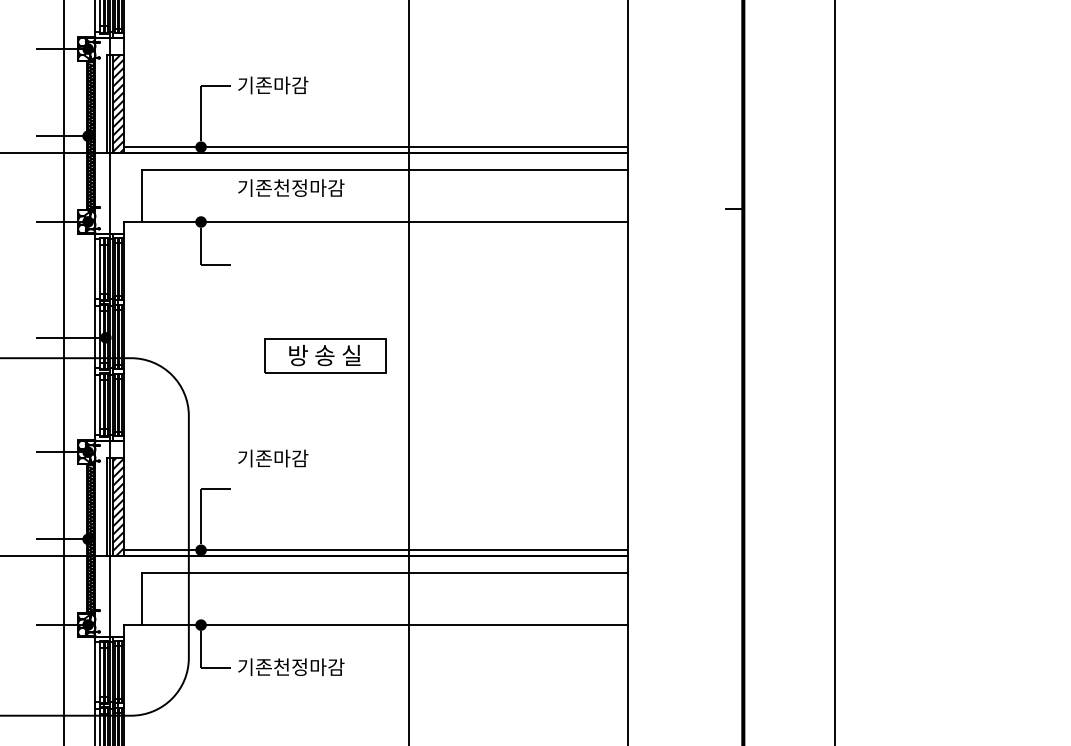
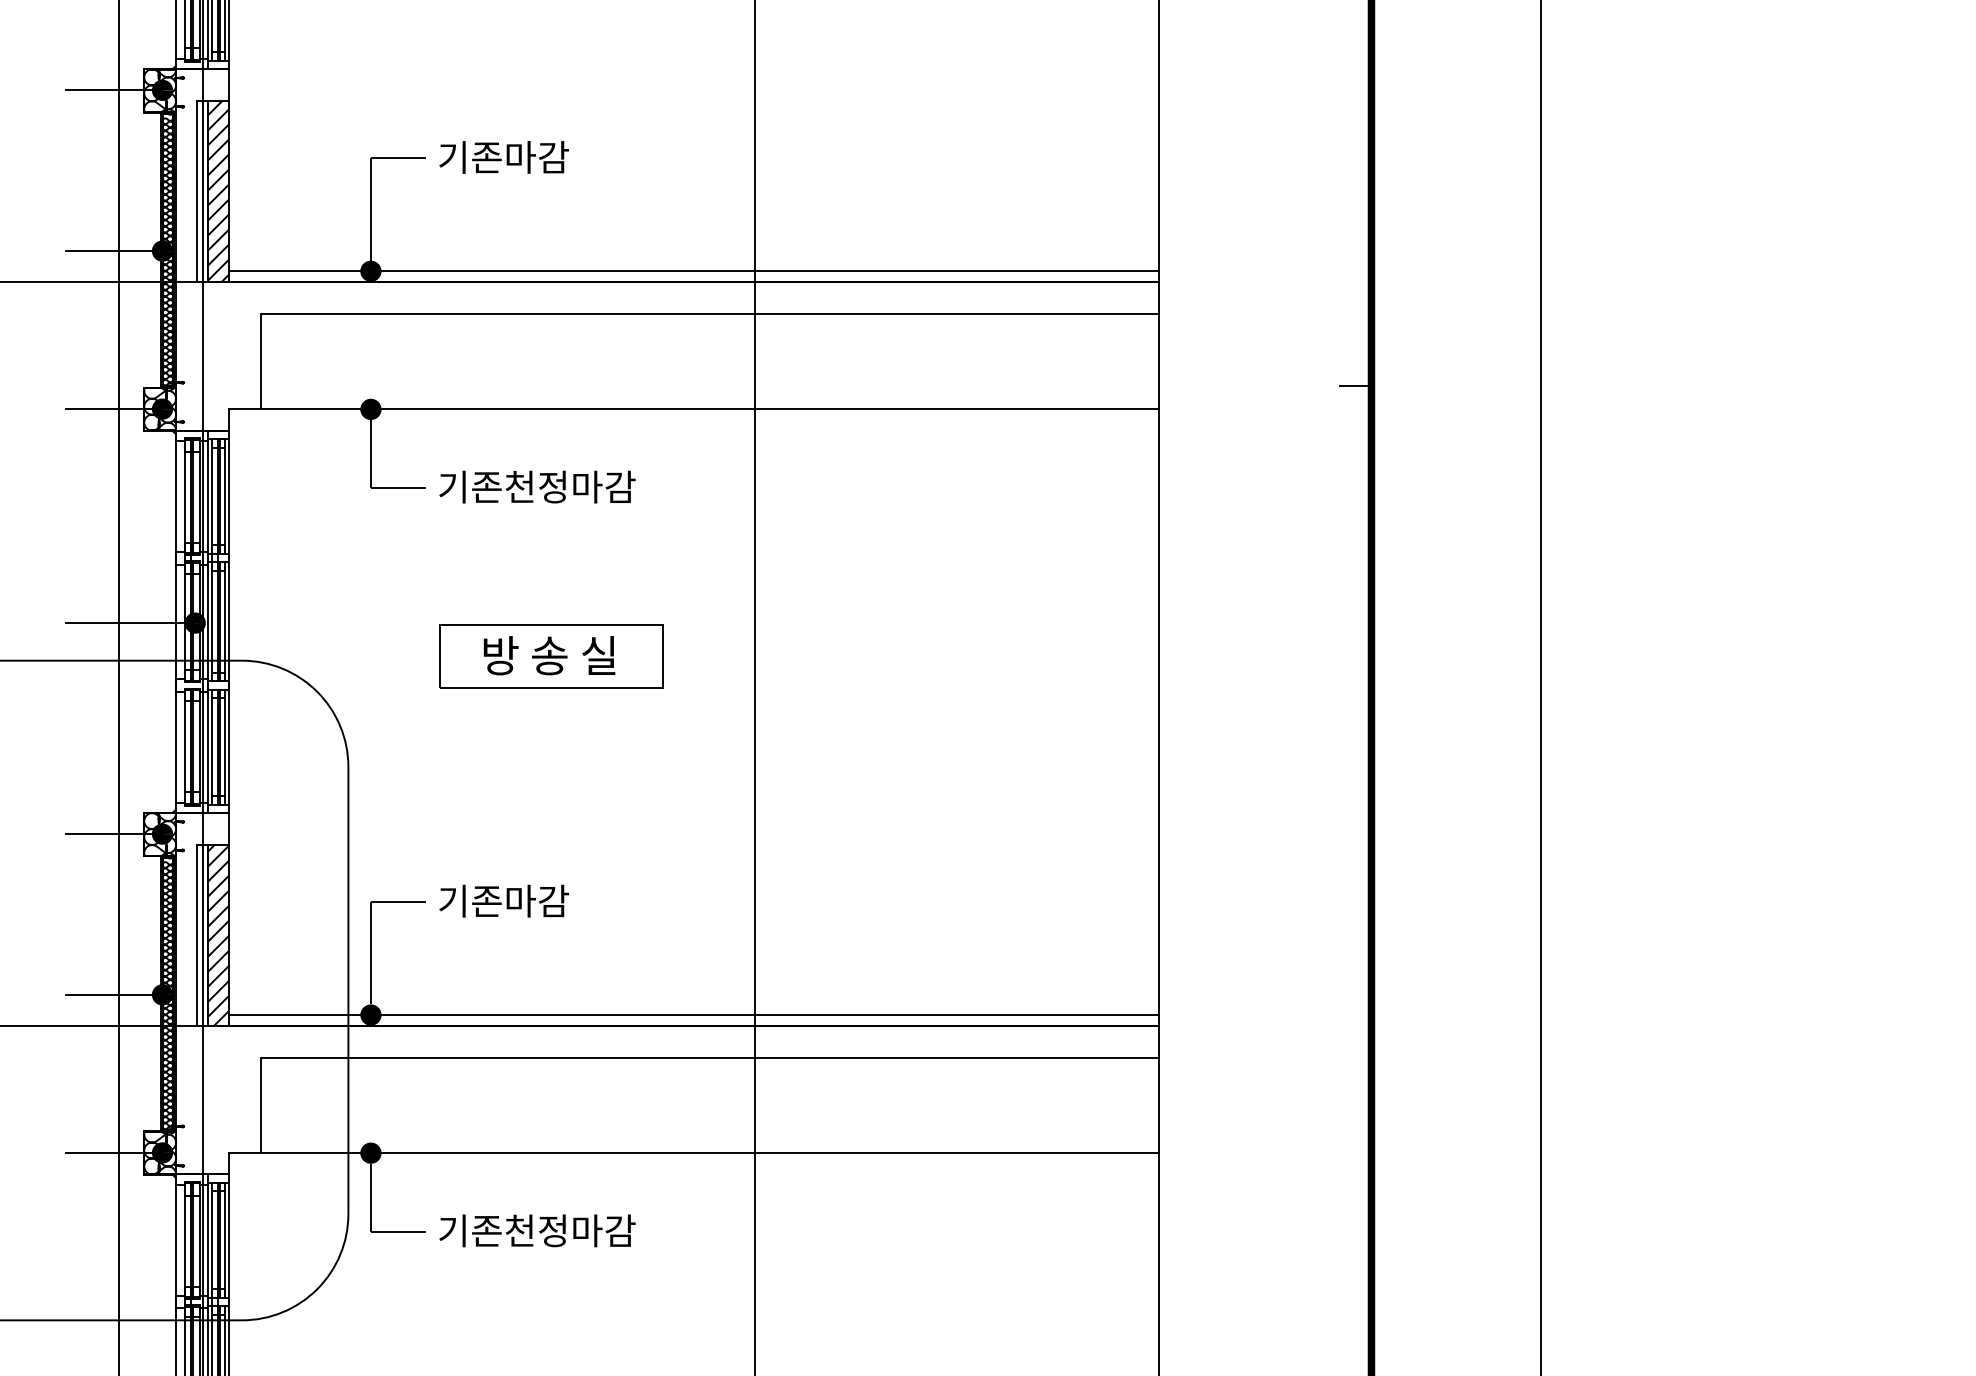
text: (291, 187) -> (537, 485), moved
part: (325, 355) -> (550, 655), moved
text: (273, 458) -> (504, 901), moved

